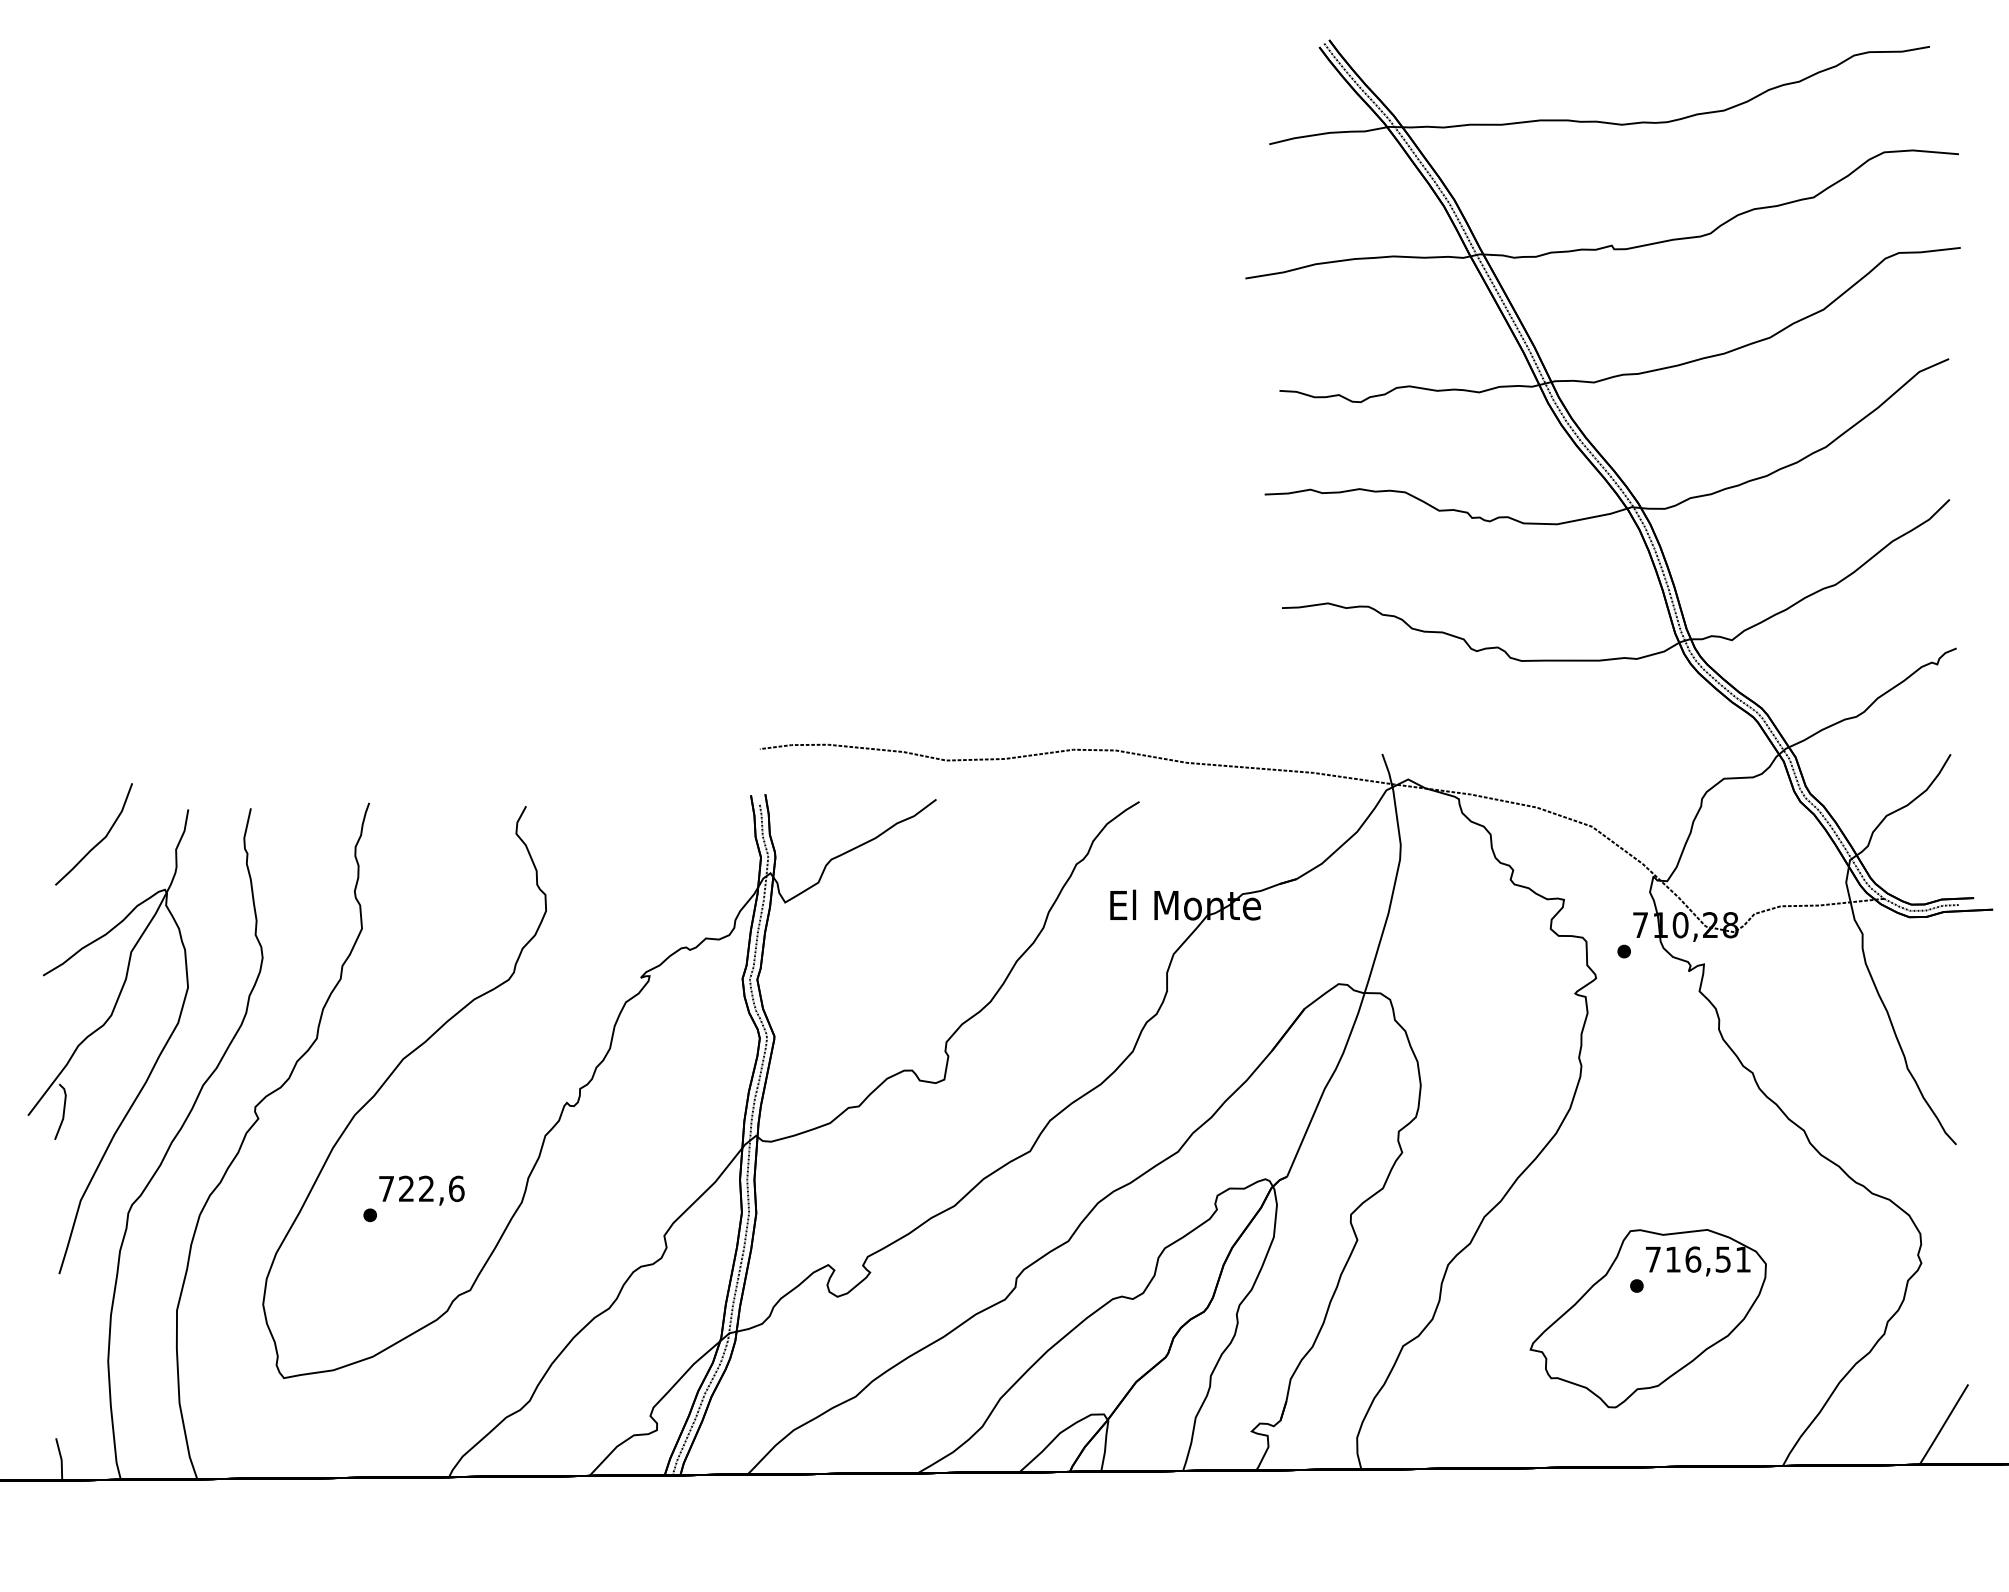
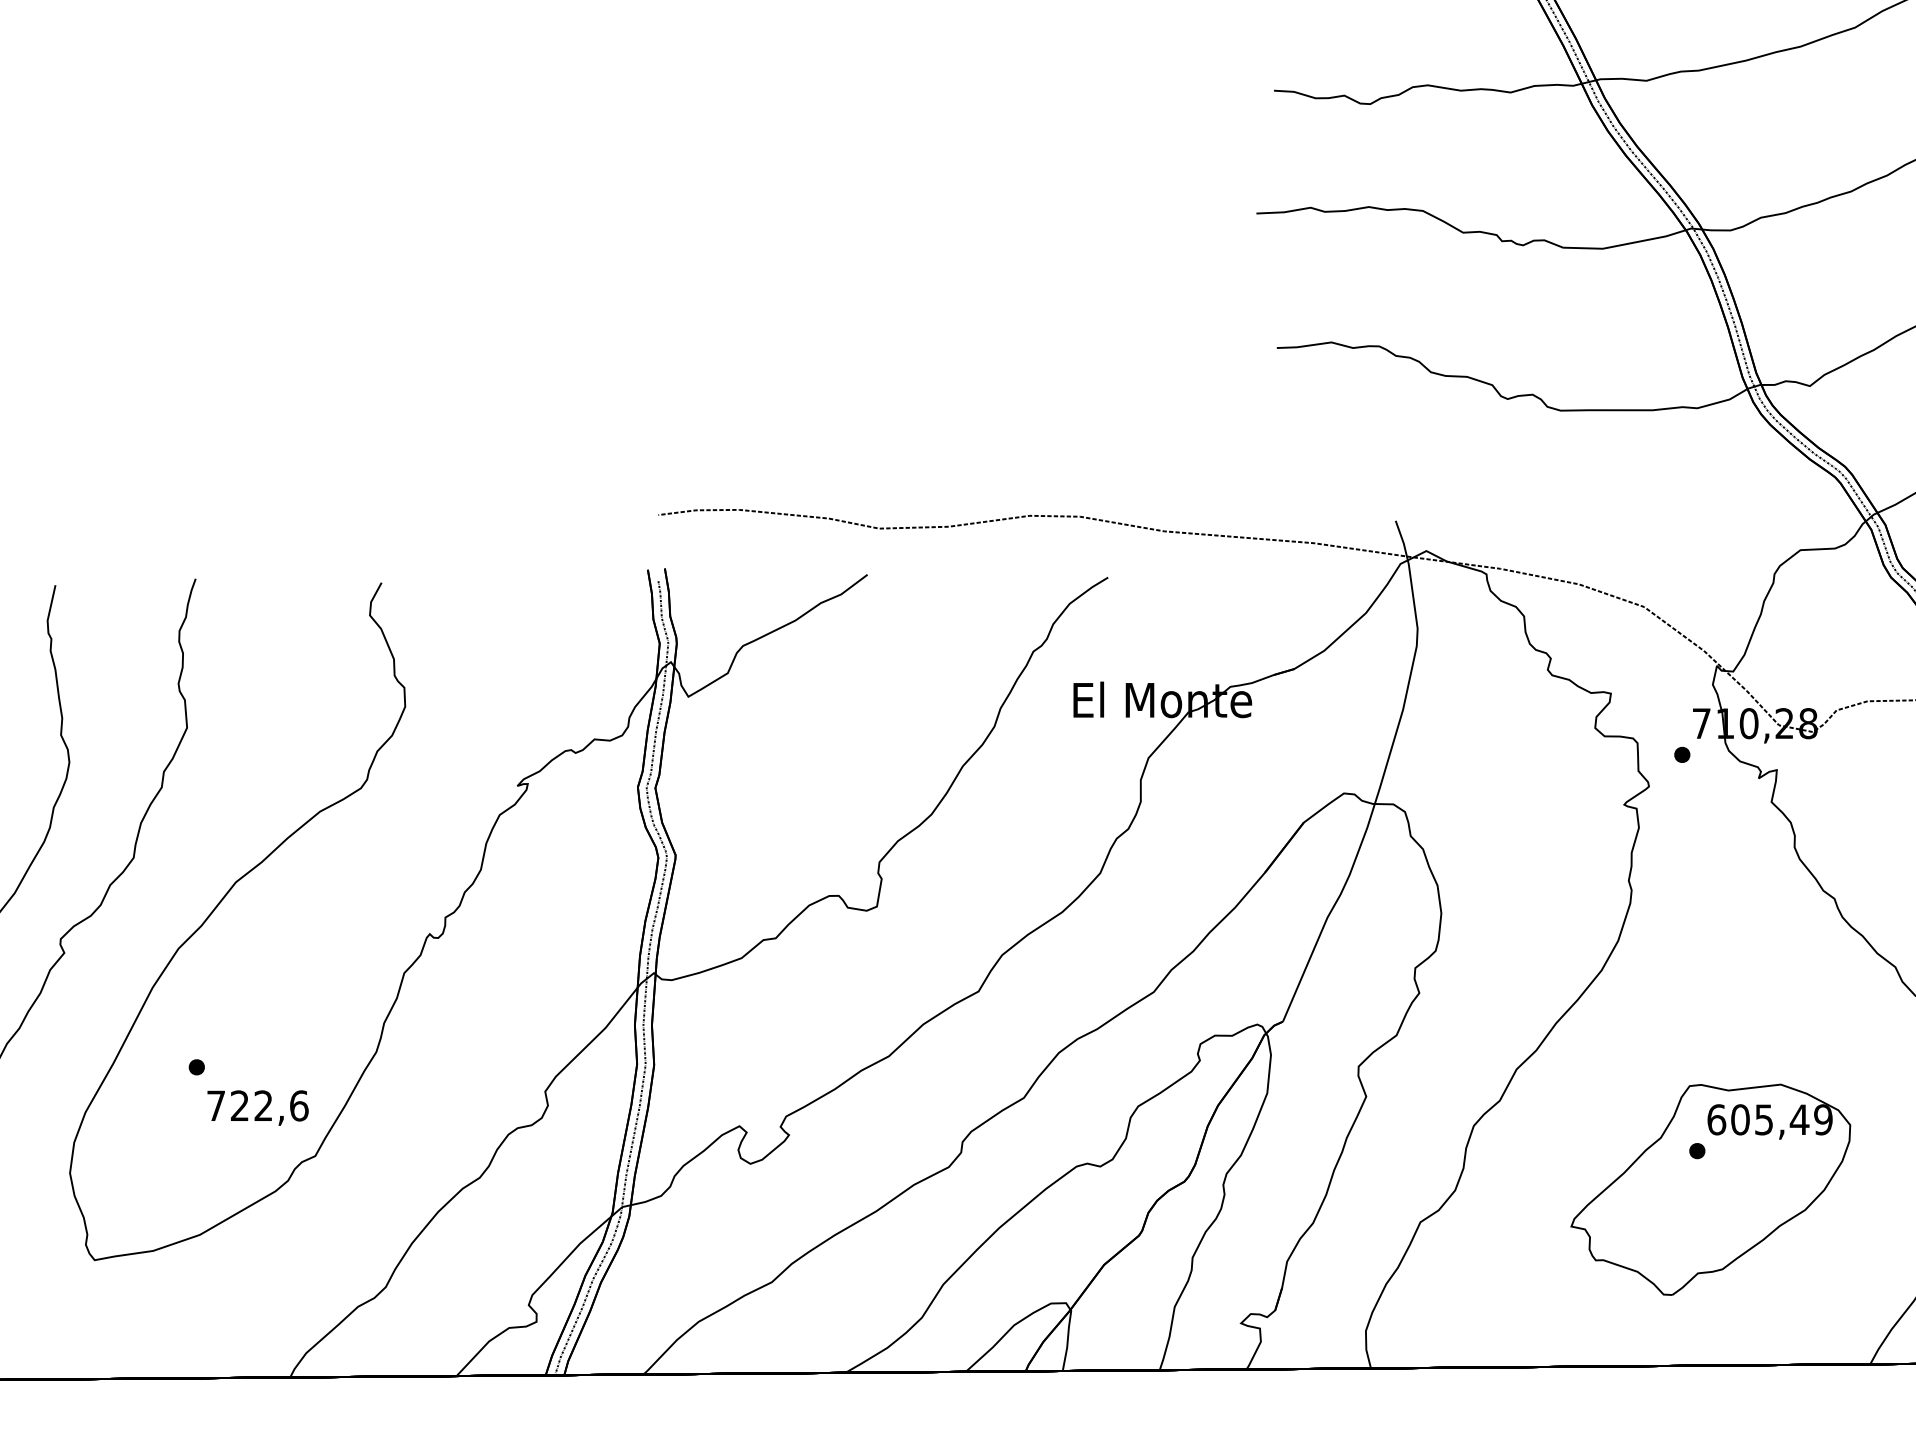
text: (421, 1190) -> (257, 1107), moved
text: (1698, 1259) -> (1770, 1119), 716,51 -> 605,49

